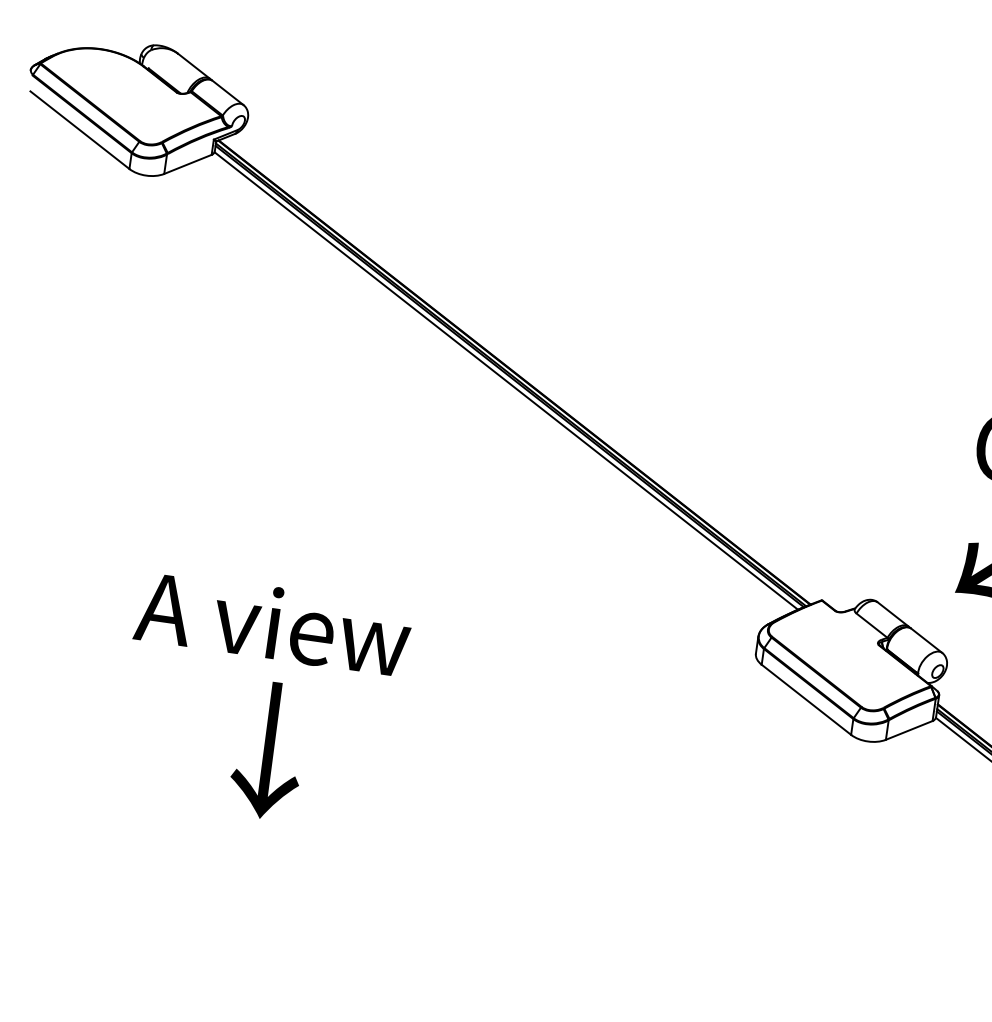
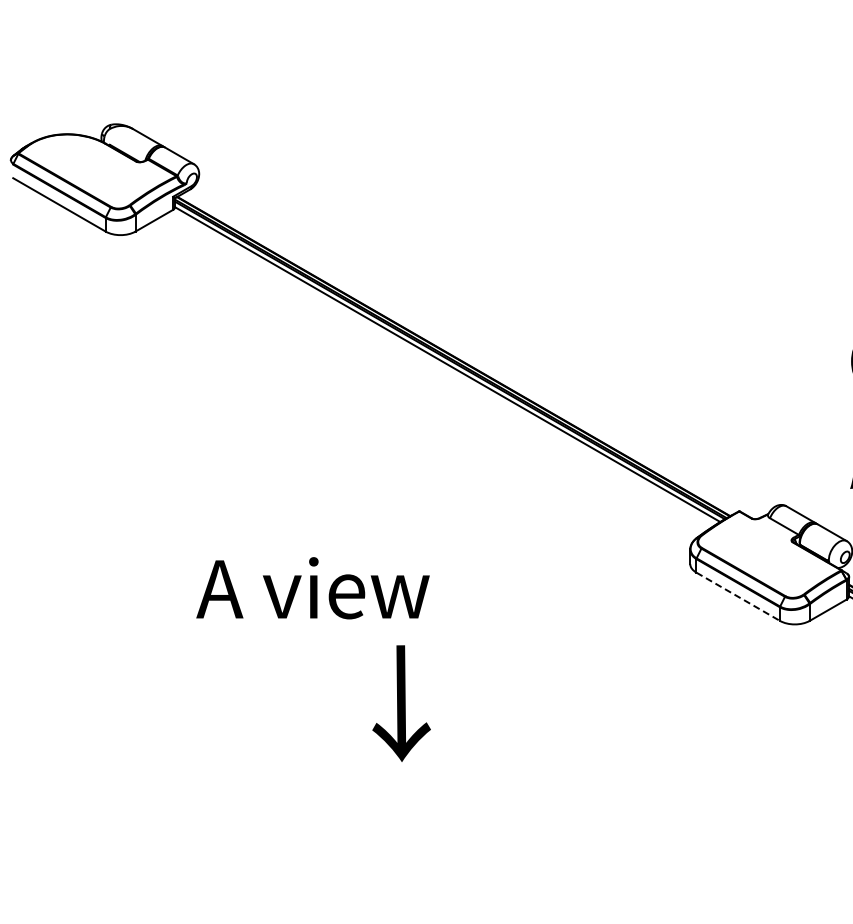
text: (272, 623) -> (312, 588), moved
line: (806, 700) -> (738, 597), solid -> dashed
text: (268, 750) -> (401, 703), moved

